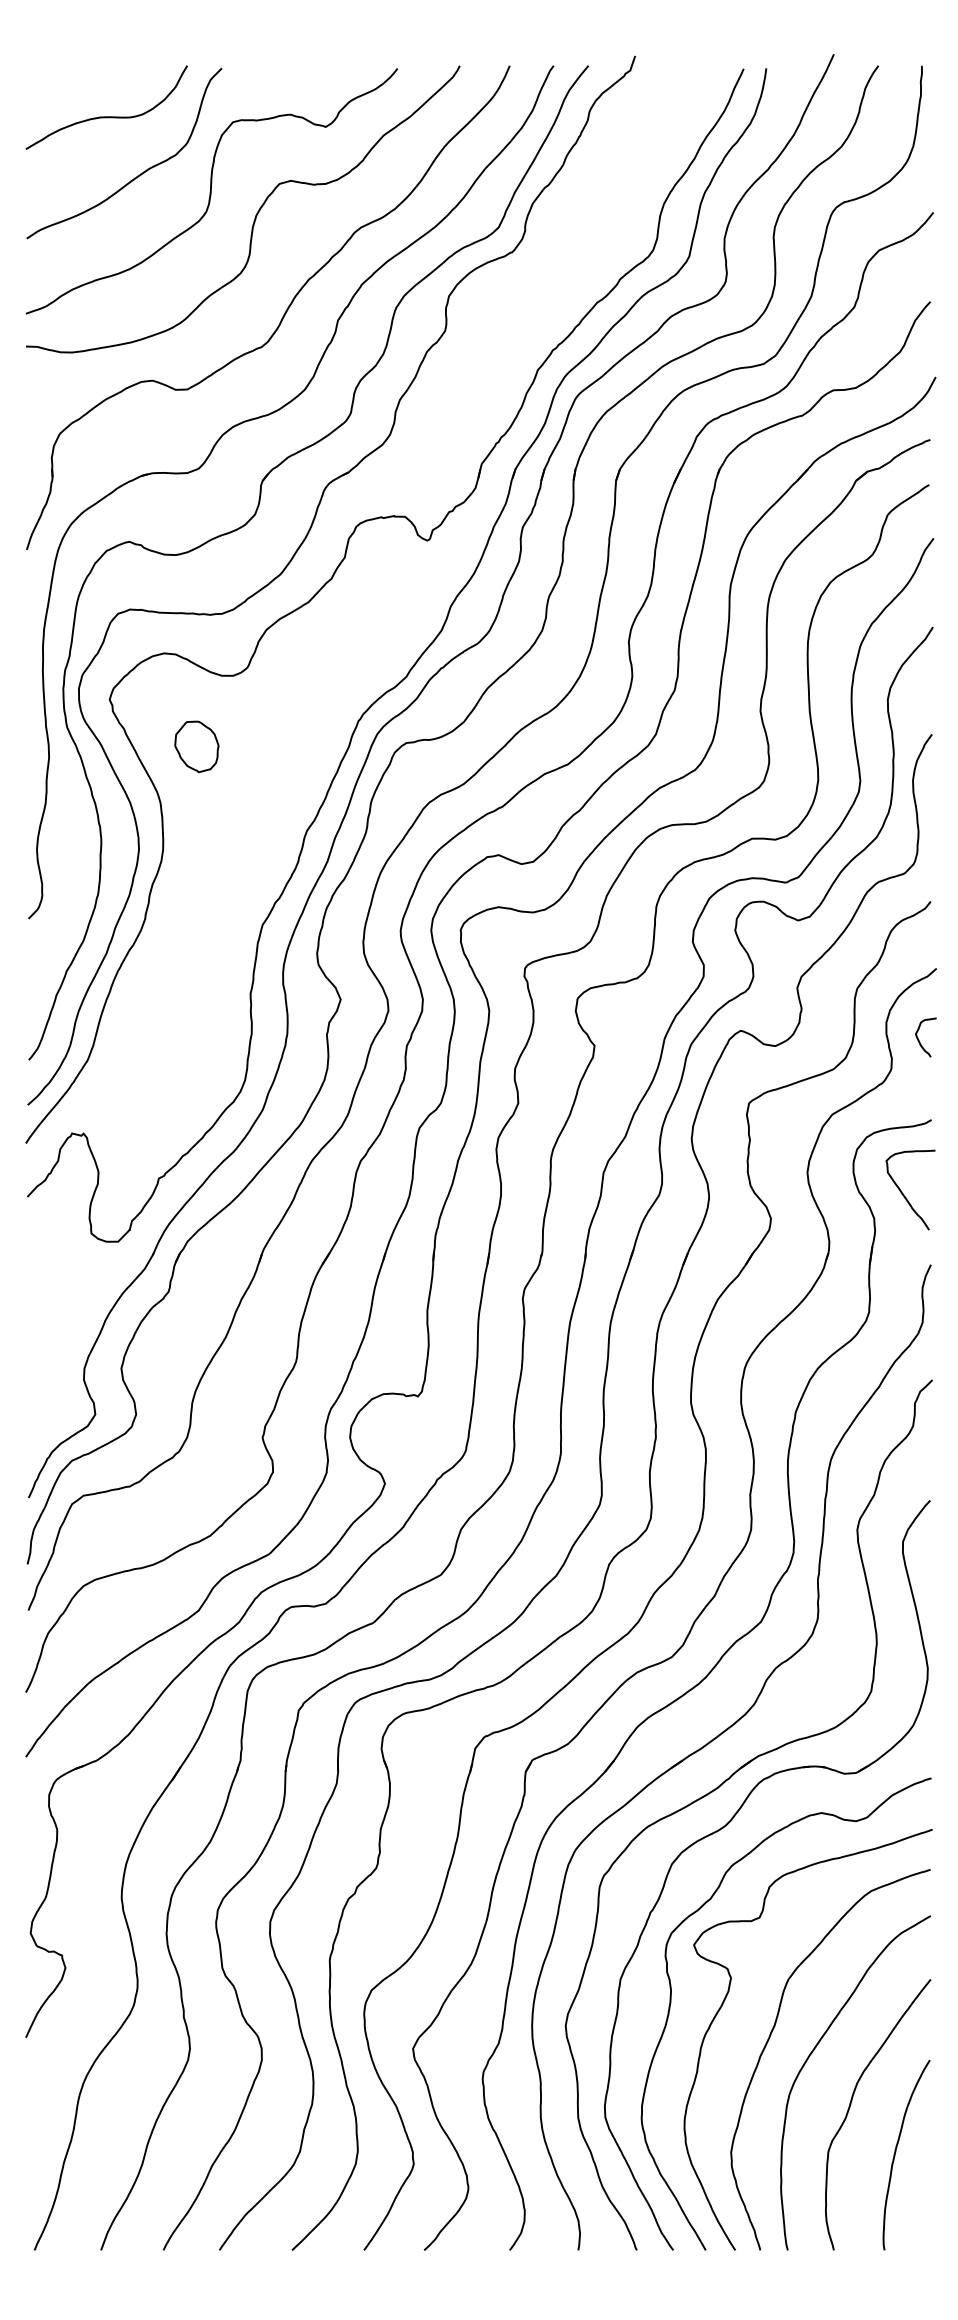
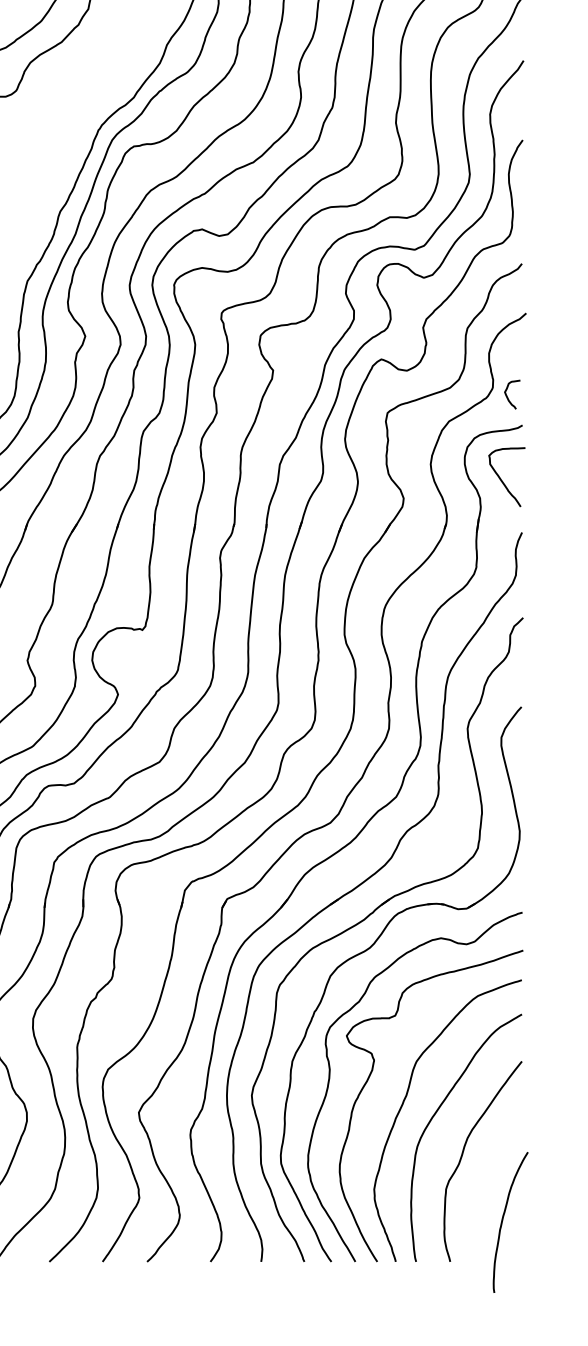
curve: (919, 1039) -> (507, 396), moved
curve: (896, 2152) -> (503, 1220), moved

